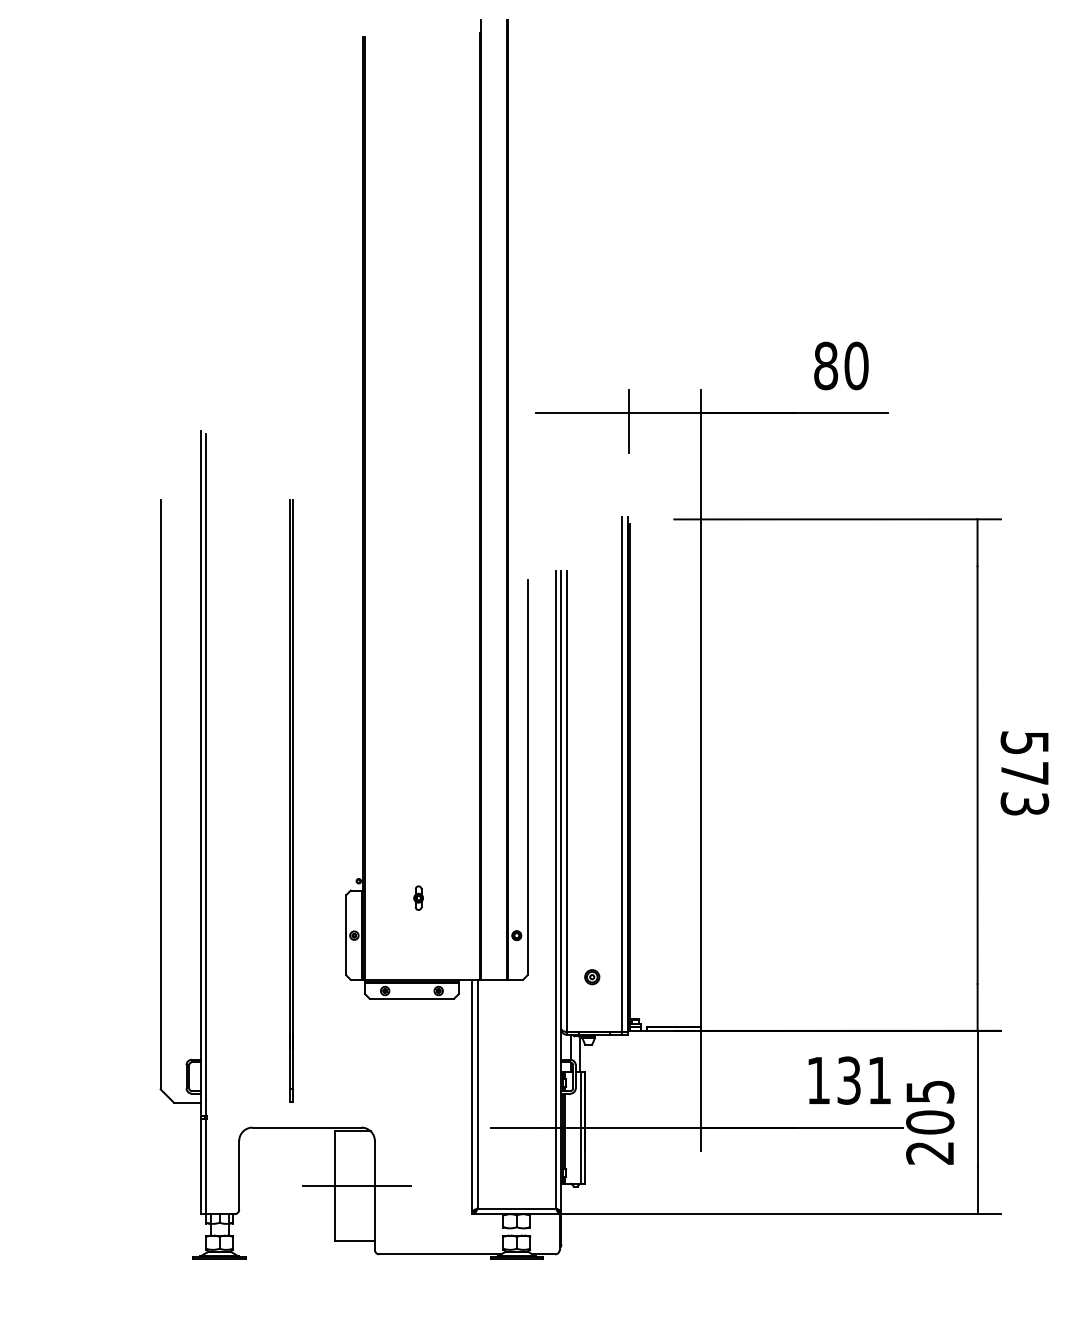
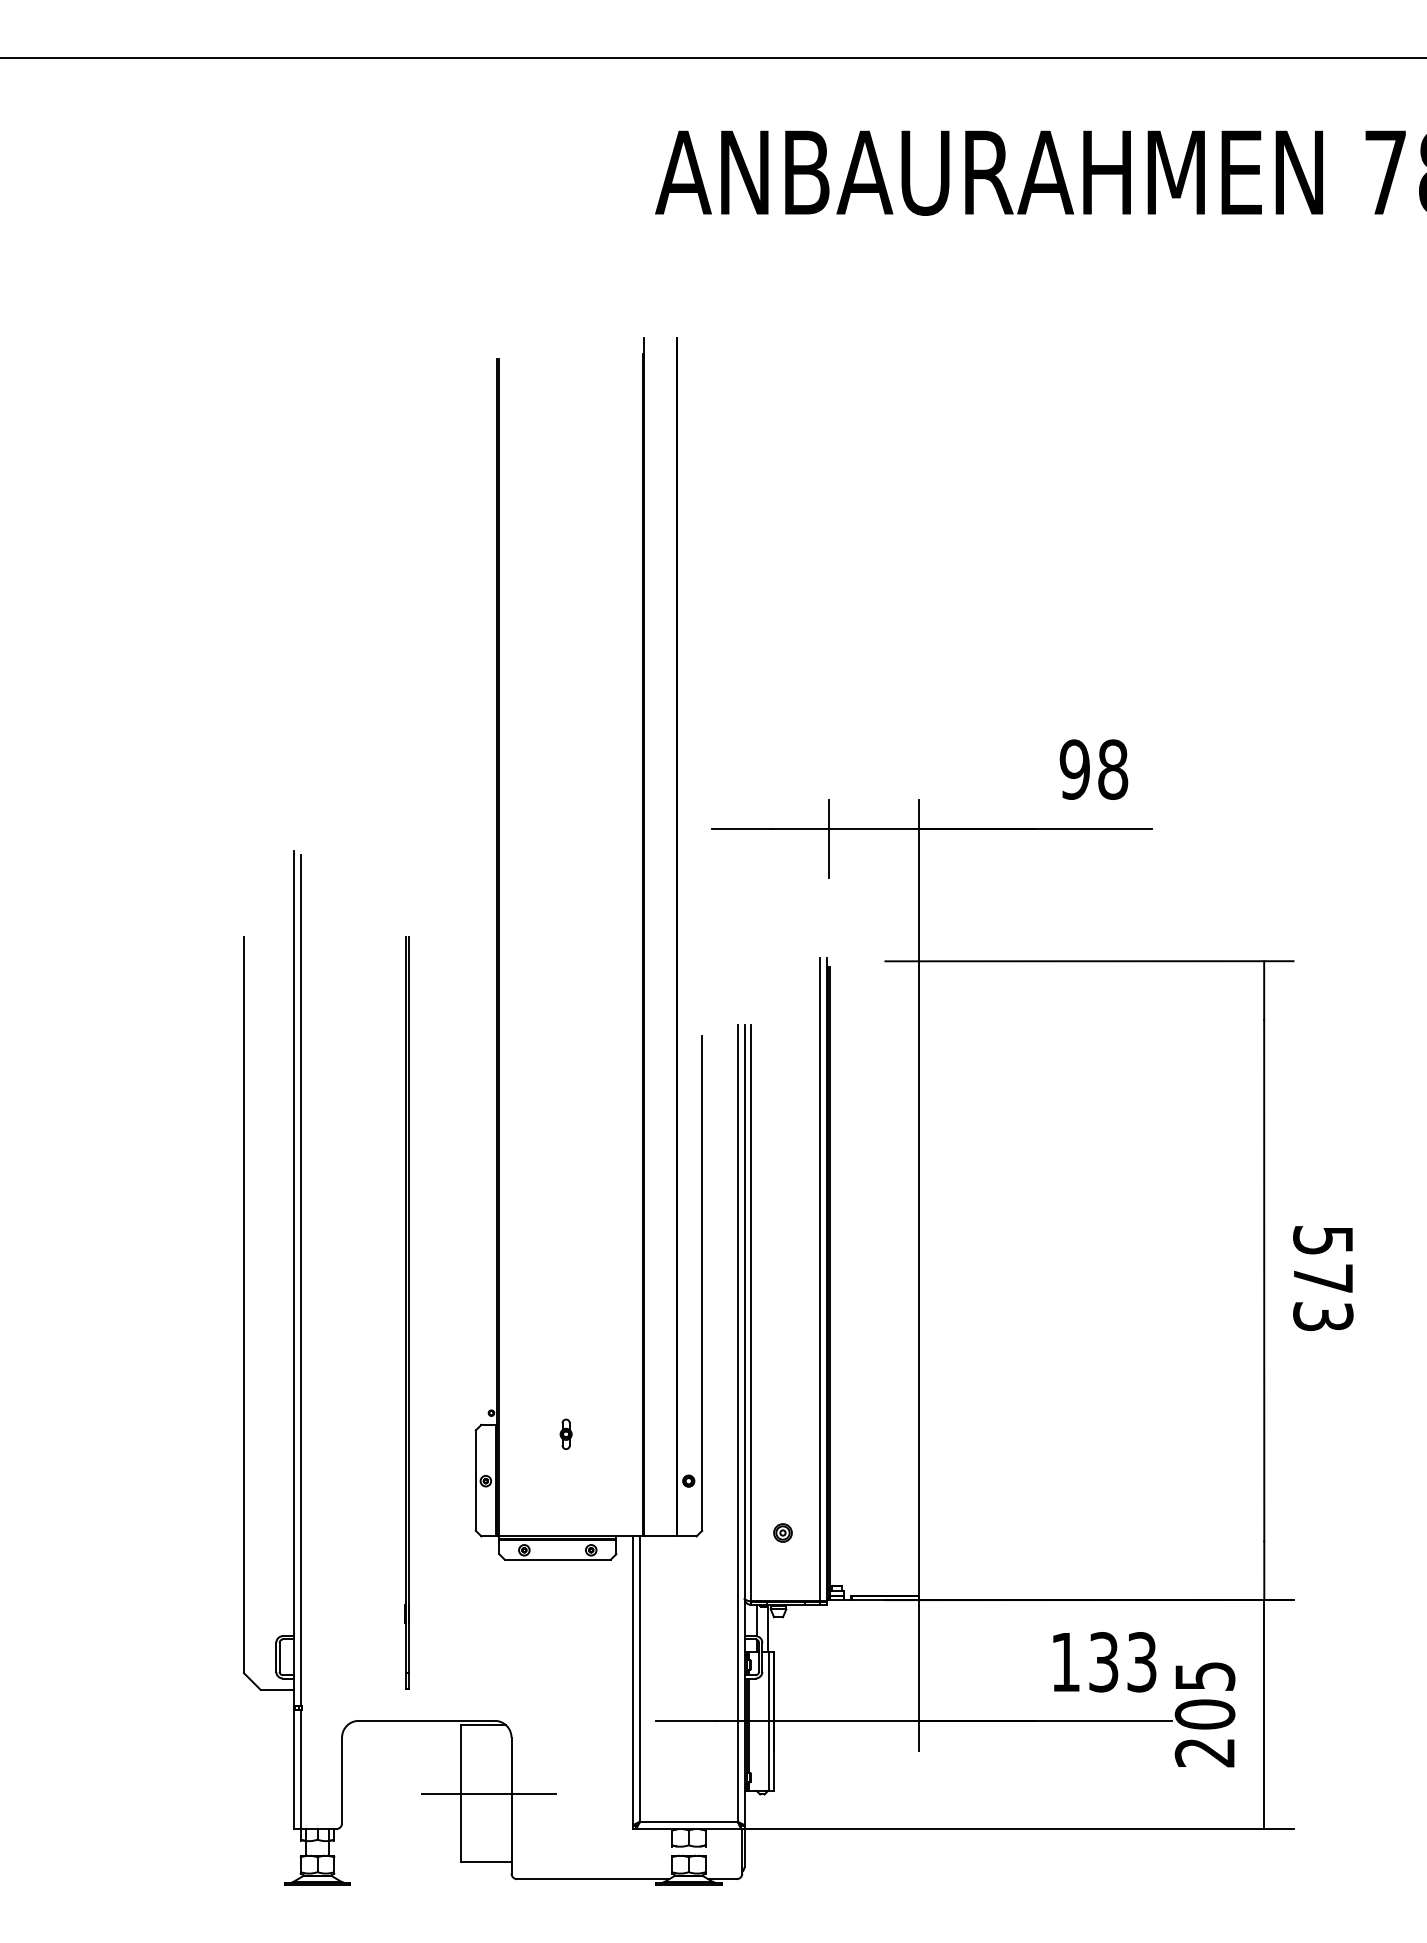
text: (840, 365) -> (1093, 769), 80 -> 98
text: (879, 1080) -> (1141, 1662), 131 -> 133

